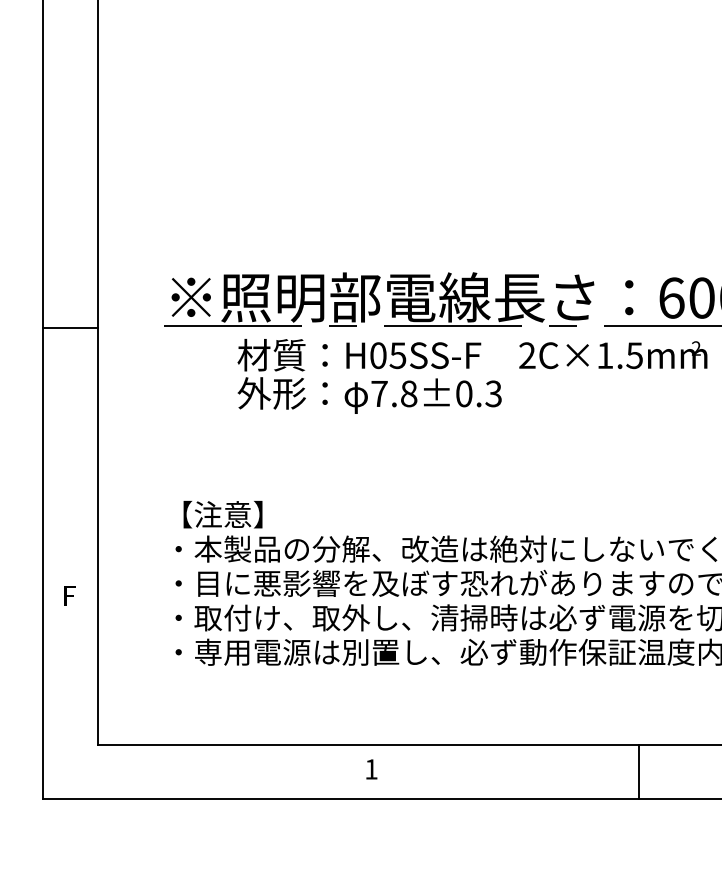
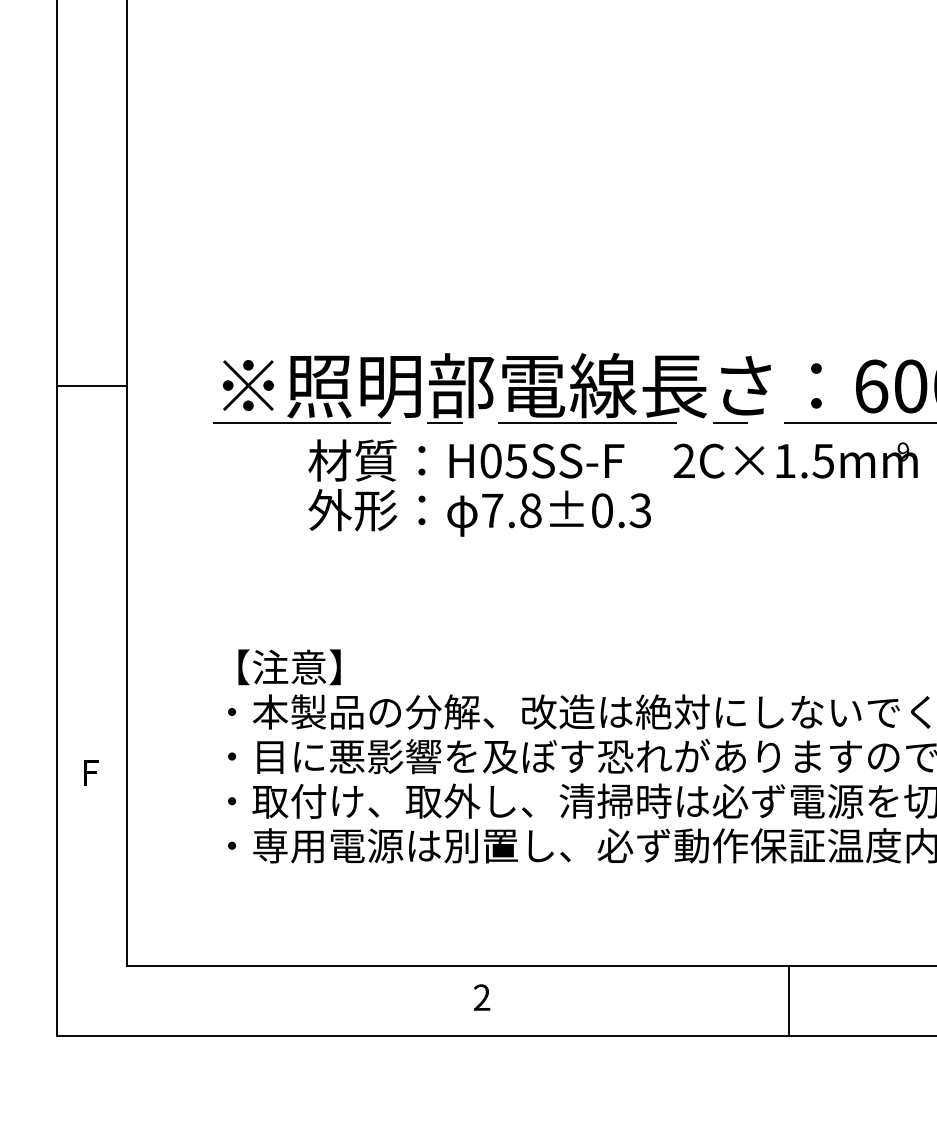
line: (70, 328) -> (91, 386), moved
text: (696, 348) -> (903, 451), 2 -> 9
text: (371, 769) -> (482, 997), 1 -> 2
line: (639, 772) -> (789, 1001), moved

